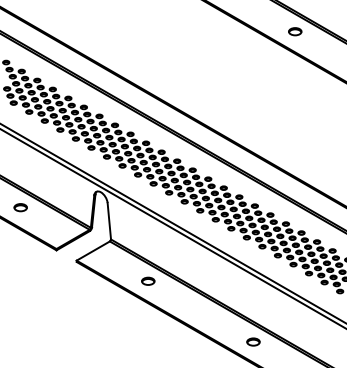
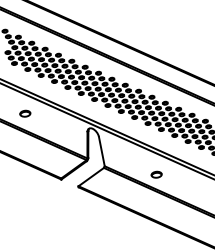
part: (20, 207) -> (25, 113), moved
part: (148, 280) -> (156, 174), moved

